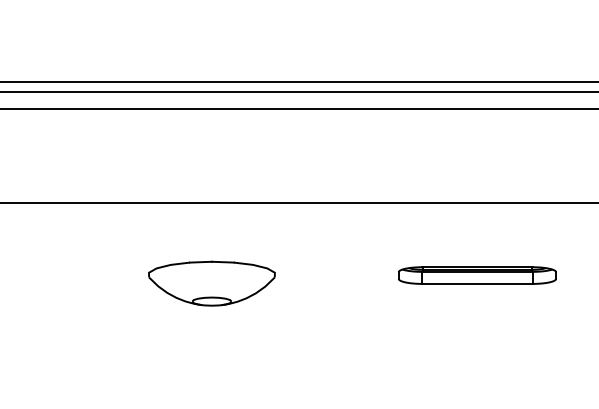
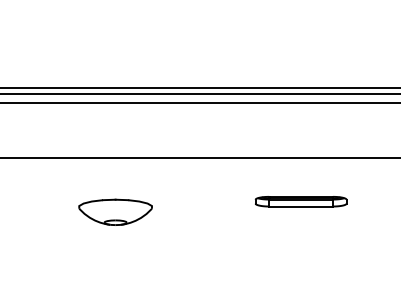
part: (476, 275) -> (300, 201), moved
part: (211, 282) -> (115, 211), moved

